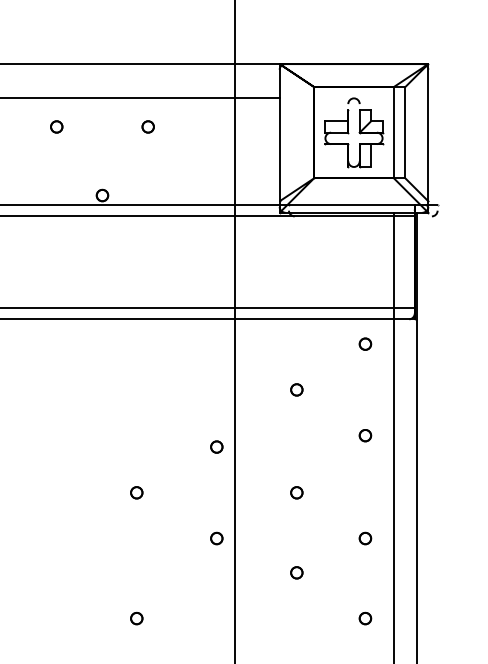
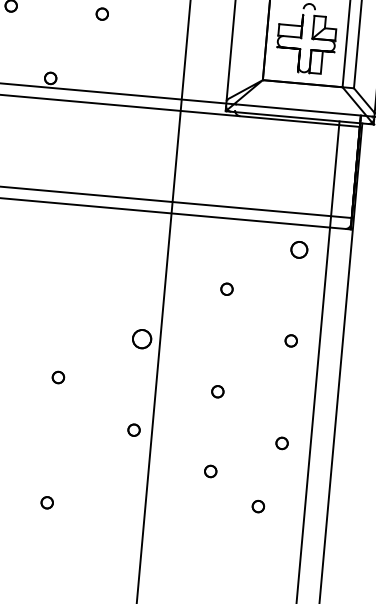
part: (365, 343) -> (299, 249), size x1.4
part: (216, 446) -> (141, 338), size x1.6
part: (365, 618) -> (258, 506), moved

